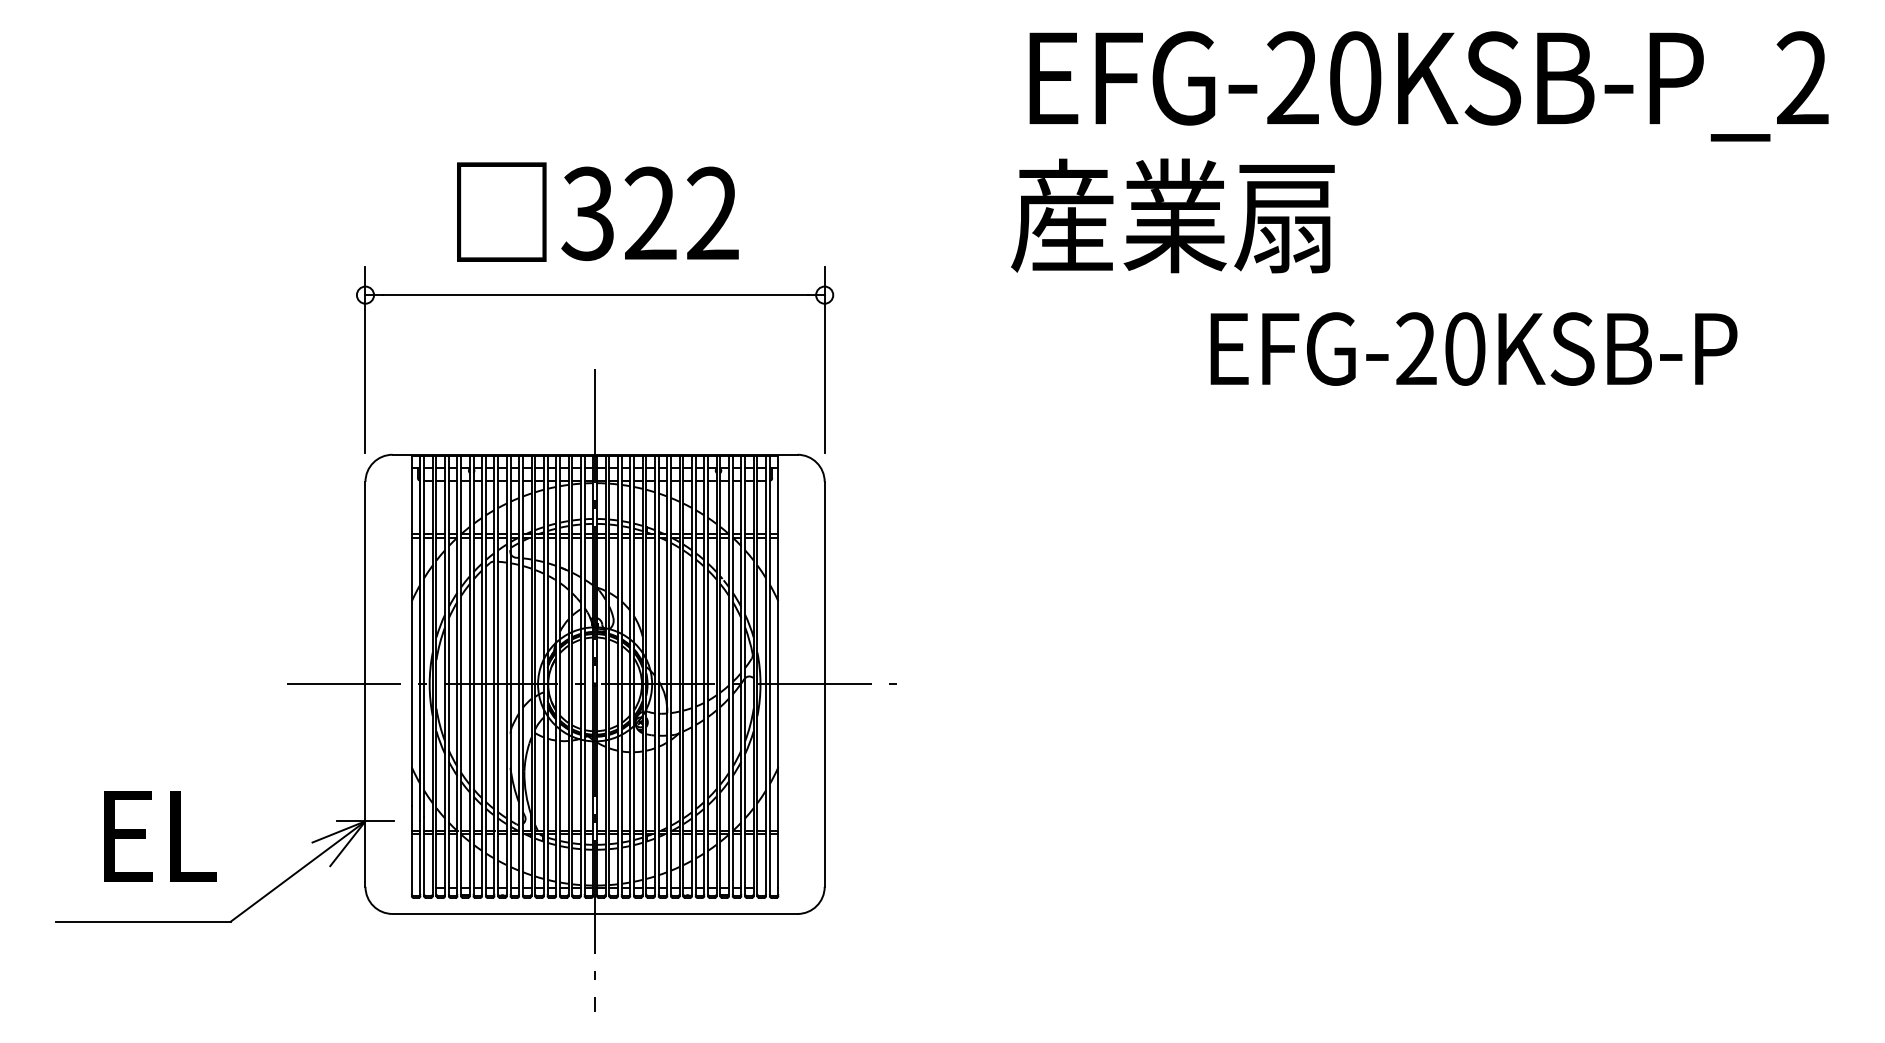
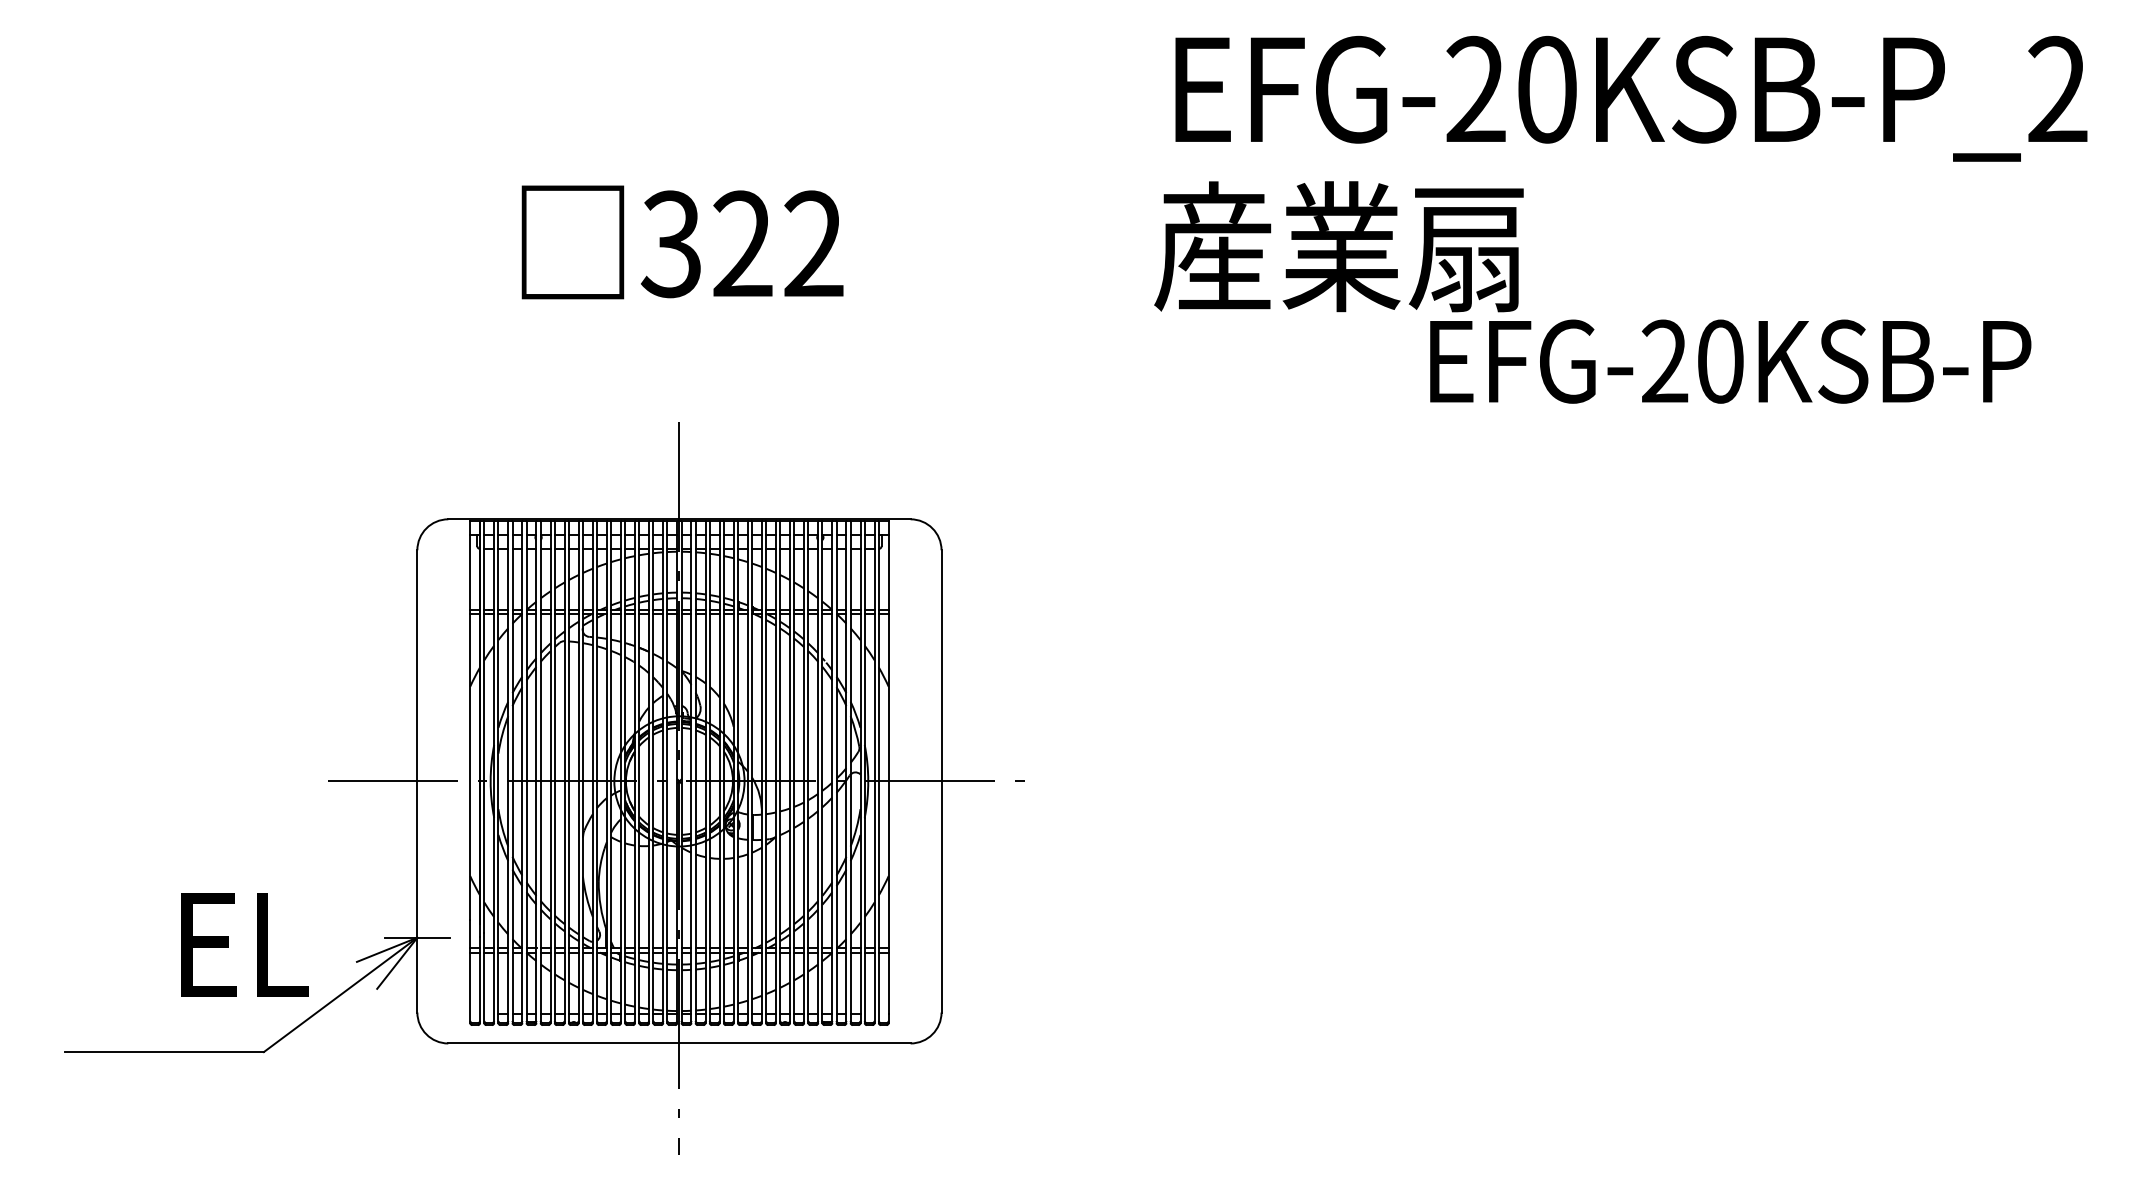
part: (595, 295) -> (679, 337), removed
text: (1473, 348) -> (1730, 361), moved
text: (159, 836) -> (244, 944), moved

